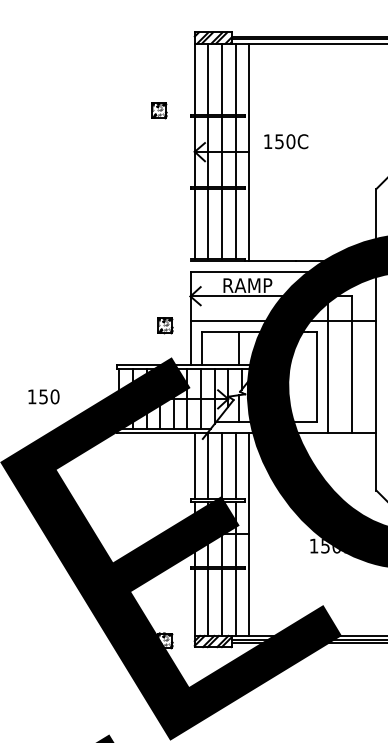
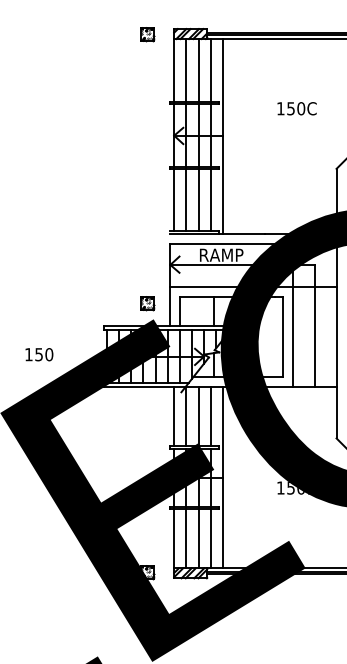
part: (159, 110) -> (148, 34), moved
text: (286, 141) -> (297, 108), moved
part: (165, 325) -> (148, 303), moved

